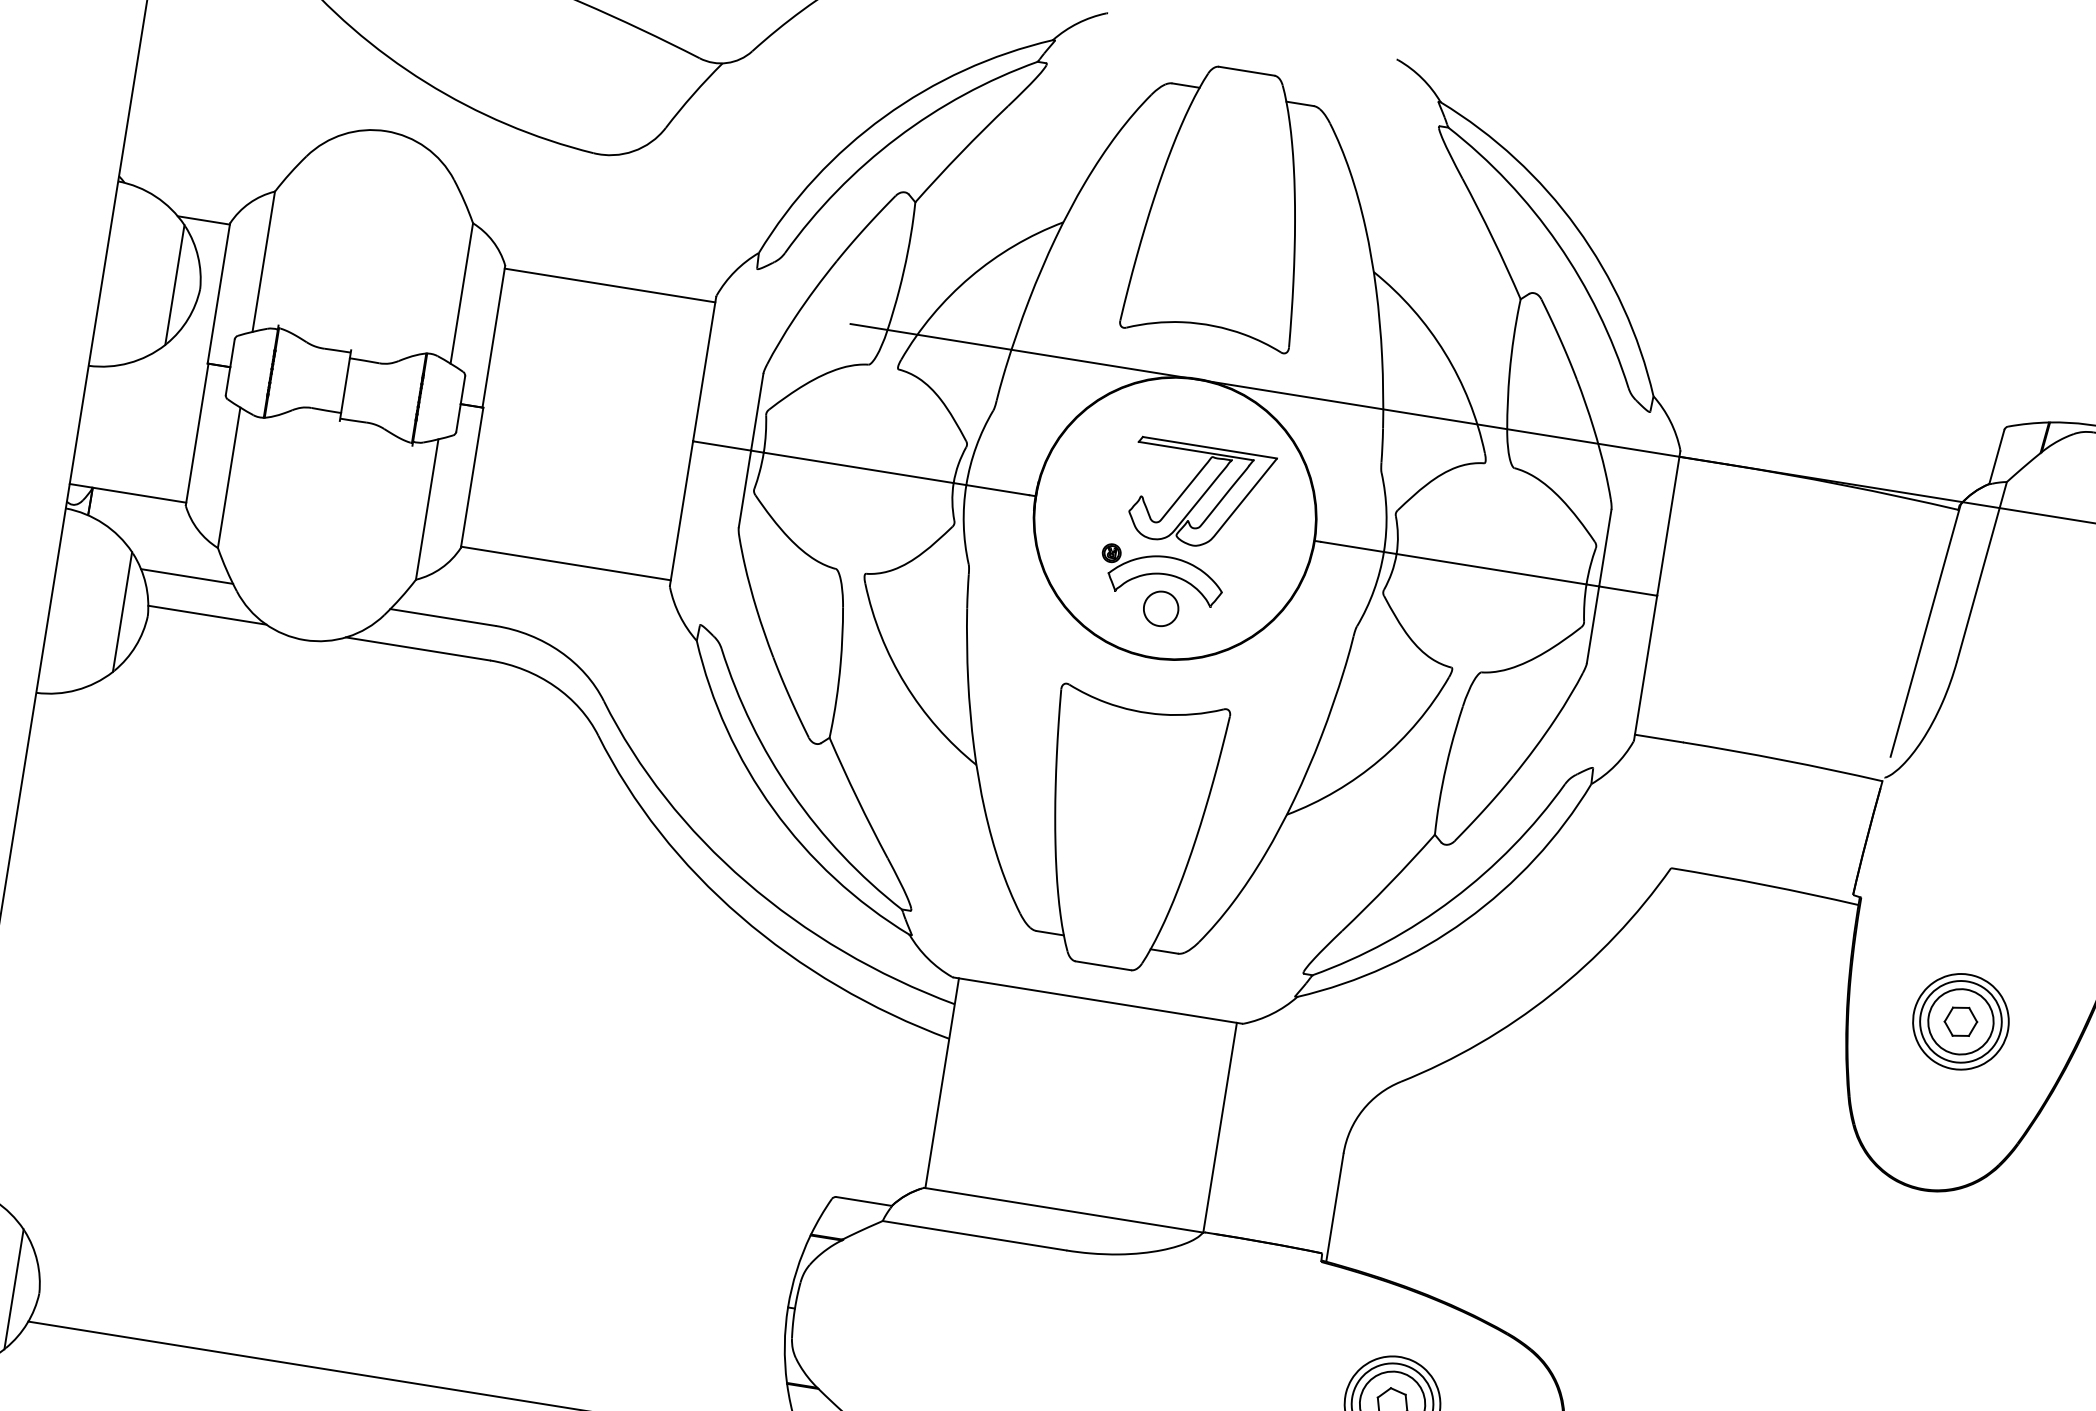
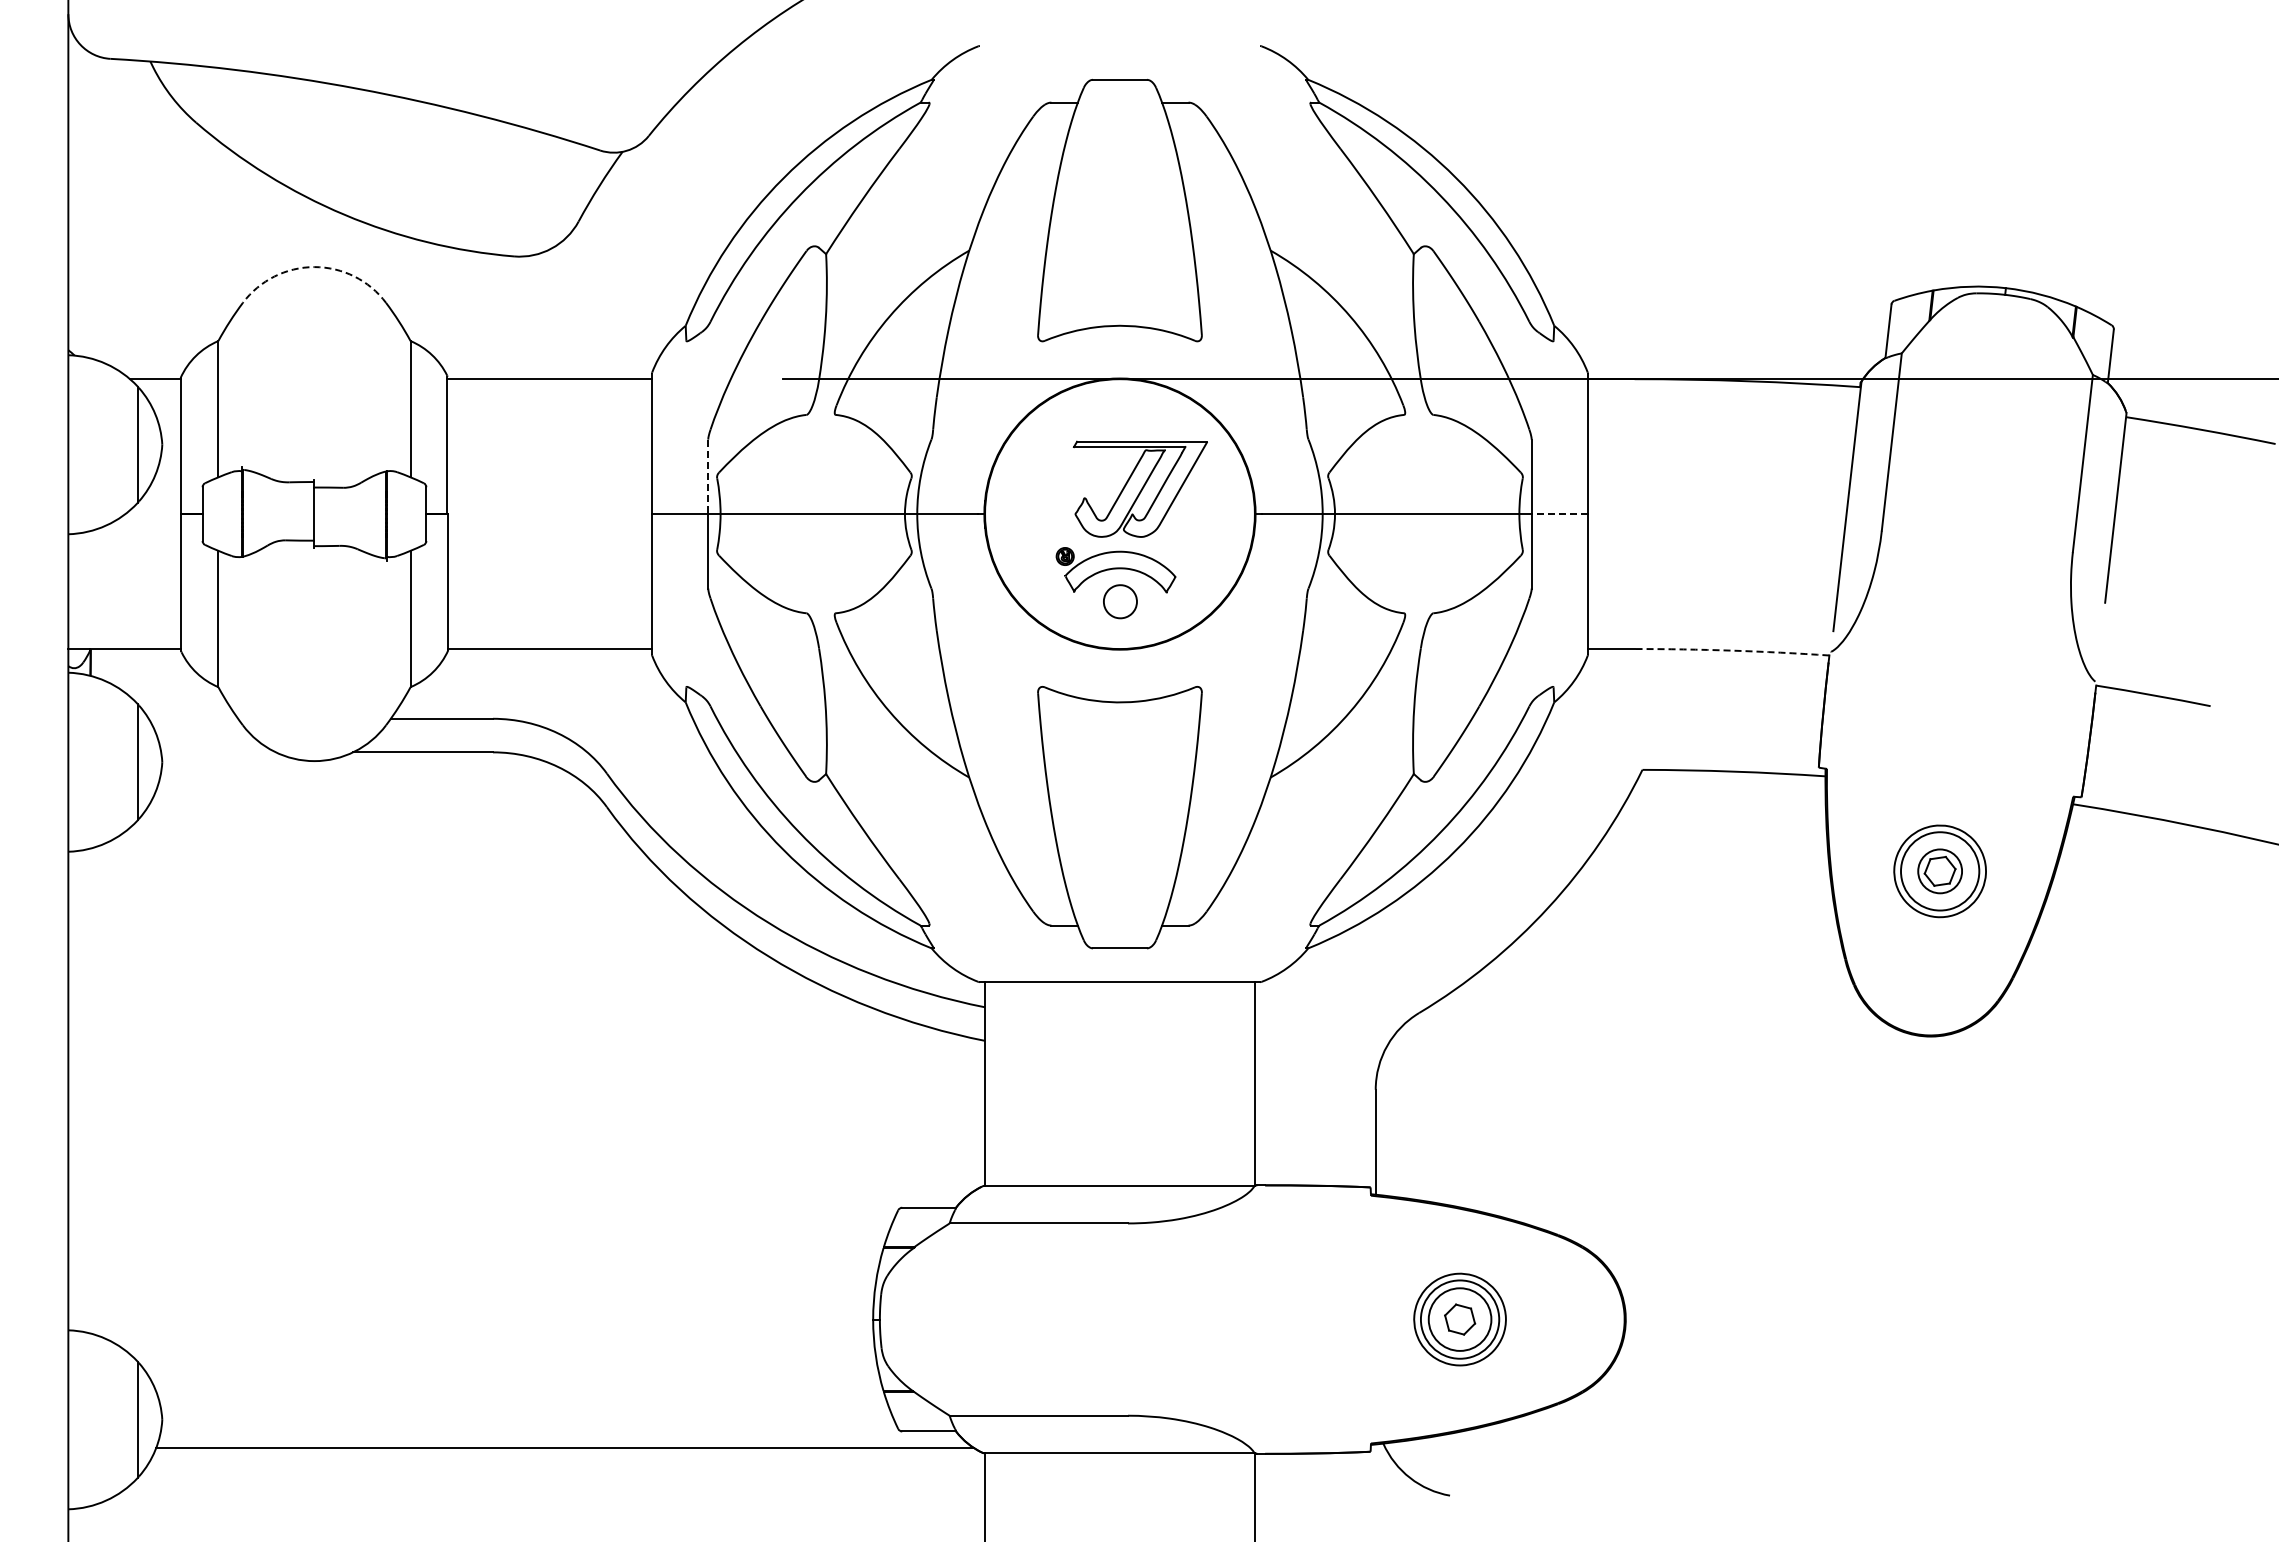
arc: (386, 131) -> (314, 267), solid -> dashed
line: (757, 412) -> (708, 477), solid -> dashed
line: (187, 576) -> (193, 718), removed
line: (1627, 591) -> (1559, 514), solid -> dashed
line: (207, 615) -> (218, 752), removed
arc: (1783, 760) -> (1732, 650), solid -> dashed
circle: (1960, 1021) -> (1939, 871), size x0.7

